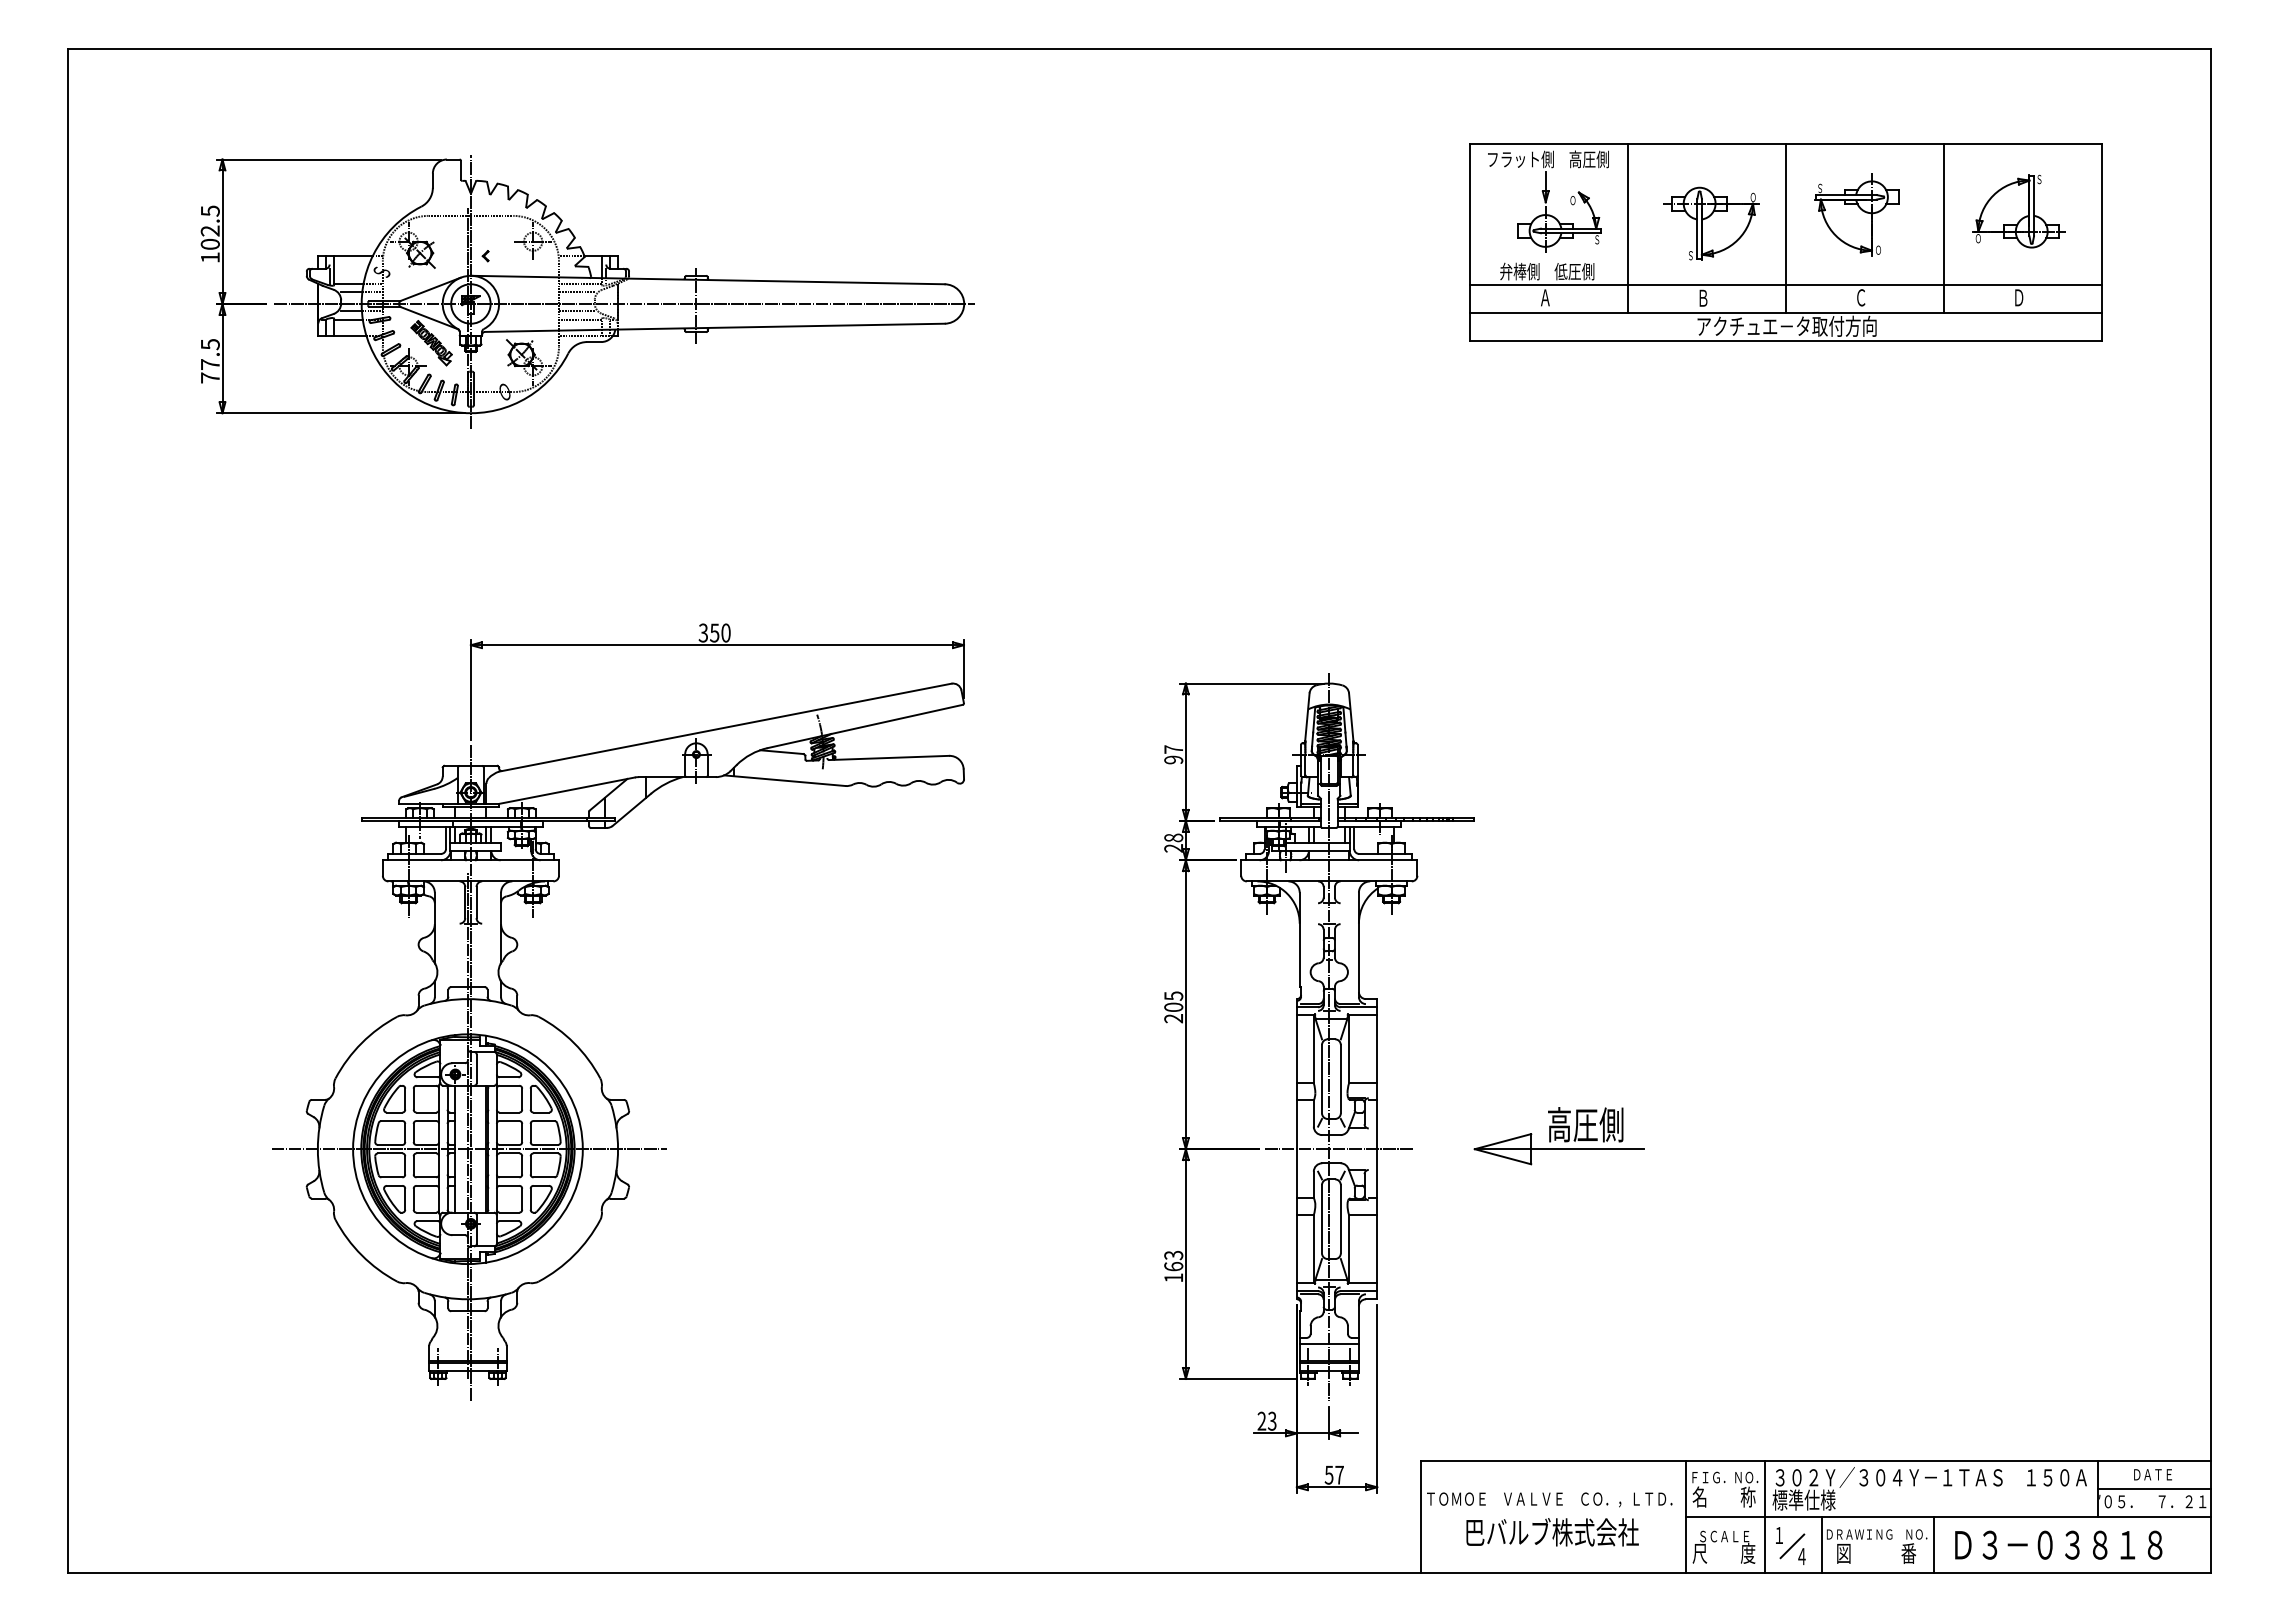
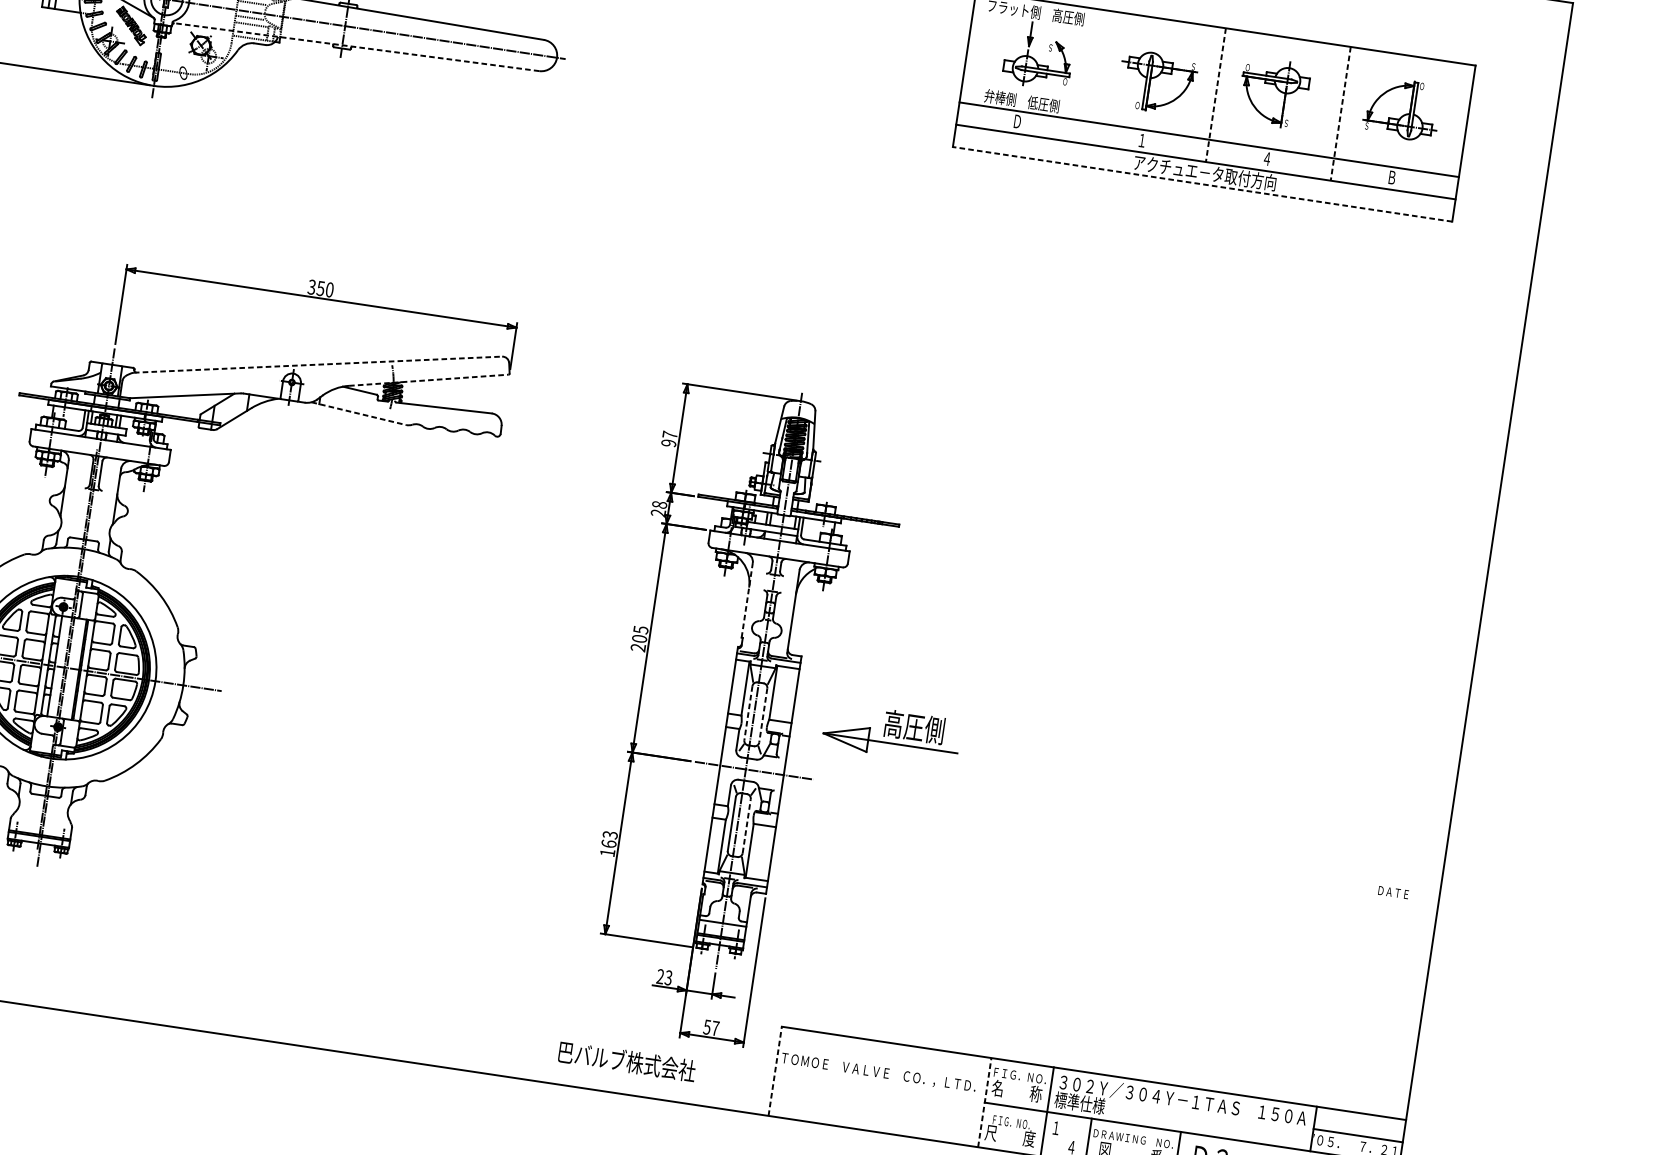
text: (2038, 178) -> (1421, 85), Ｓ -> Ｏ
text: (1819, 188) -> (1247, 67), Ｓ -> Ｏ
text: (1752, 197) -> (1193, 66), Ｏ -> Ｓ
text: (1572, 200) -> (1050, 47), Ｏ -> Ｓ
line: (1628, 227) -> (1091, 75), removed
line: (1785, 228) -> (1215, 95), solid -> dashed
line: (1943, 228) -> (1340, 113), solid -> dashed
text: (1977, 238) -> (1366, 125), Ｏ -> Ｓ
text: (1596, 239) -> (1064, 81), Ｓ -> Ｏ
text: (1878, 250) -> (1286, 123), Ｏ -> Ｓ
text: (1690, 256) -> (1137, 106), Ｓ -> Ｏ
text: (1545, 297) -> (1017, 121), Ａ -> Ｄ
text: (1703, 297) -> (1142, 140), Ｂ -> １
text: (1861, 297) -> (1267, 158), Ｃ -> ４
text: (2019, 297) -> (1392, 177), Ｄ -> Ｂ
line: (714, 327) -> (356, 46), solid -> dashed
line: (1785, 341) -> (1202, 184), solid -> dashed
line: (865, 726) -> (429, 380), solid -> dashed
line: (725, 727) -> (318, 364), solid -> dashed
line: (784, 780) -> (358, 413), solid -> dashed
line: (1299, 939) -> (747, 600), solid -> dashed
line: (1322, 1079) -> (748, 713), solid -> dashed
line: (1340, 1079) -> (762, 715), solid -> dashed
part: (1558, 1136) -> (891, 733), moved
line: (1340, 1218) -> (746, 825), solid -> dashed
text: (2152, 1474) -> (1393, 892), moved
line: (1421, 1516) -> (775, 1070), solid -> dashed
line: (1686, 1516) -> (984, 1102), solid -> dashed
text: (1552, 1532) -> (627, 1061), moved
text: (1724, 1536) -> (1012, 1122), ＳＣＡＬＥ -> ＦＩＧ．ＮＯ．
line: (1792, 1546) -> (1065, 1138), removed

